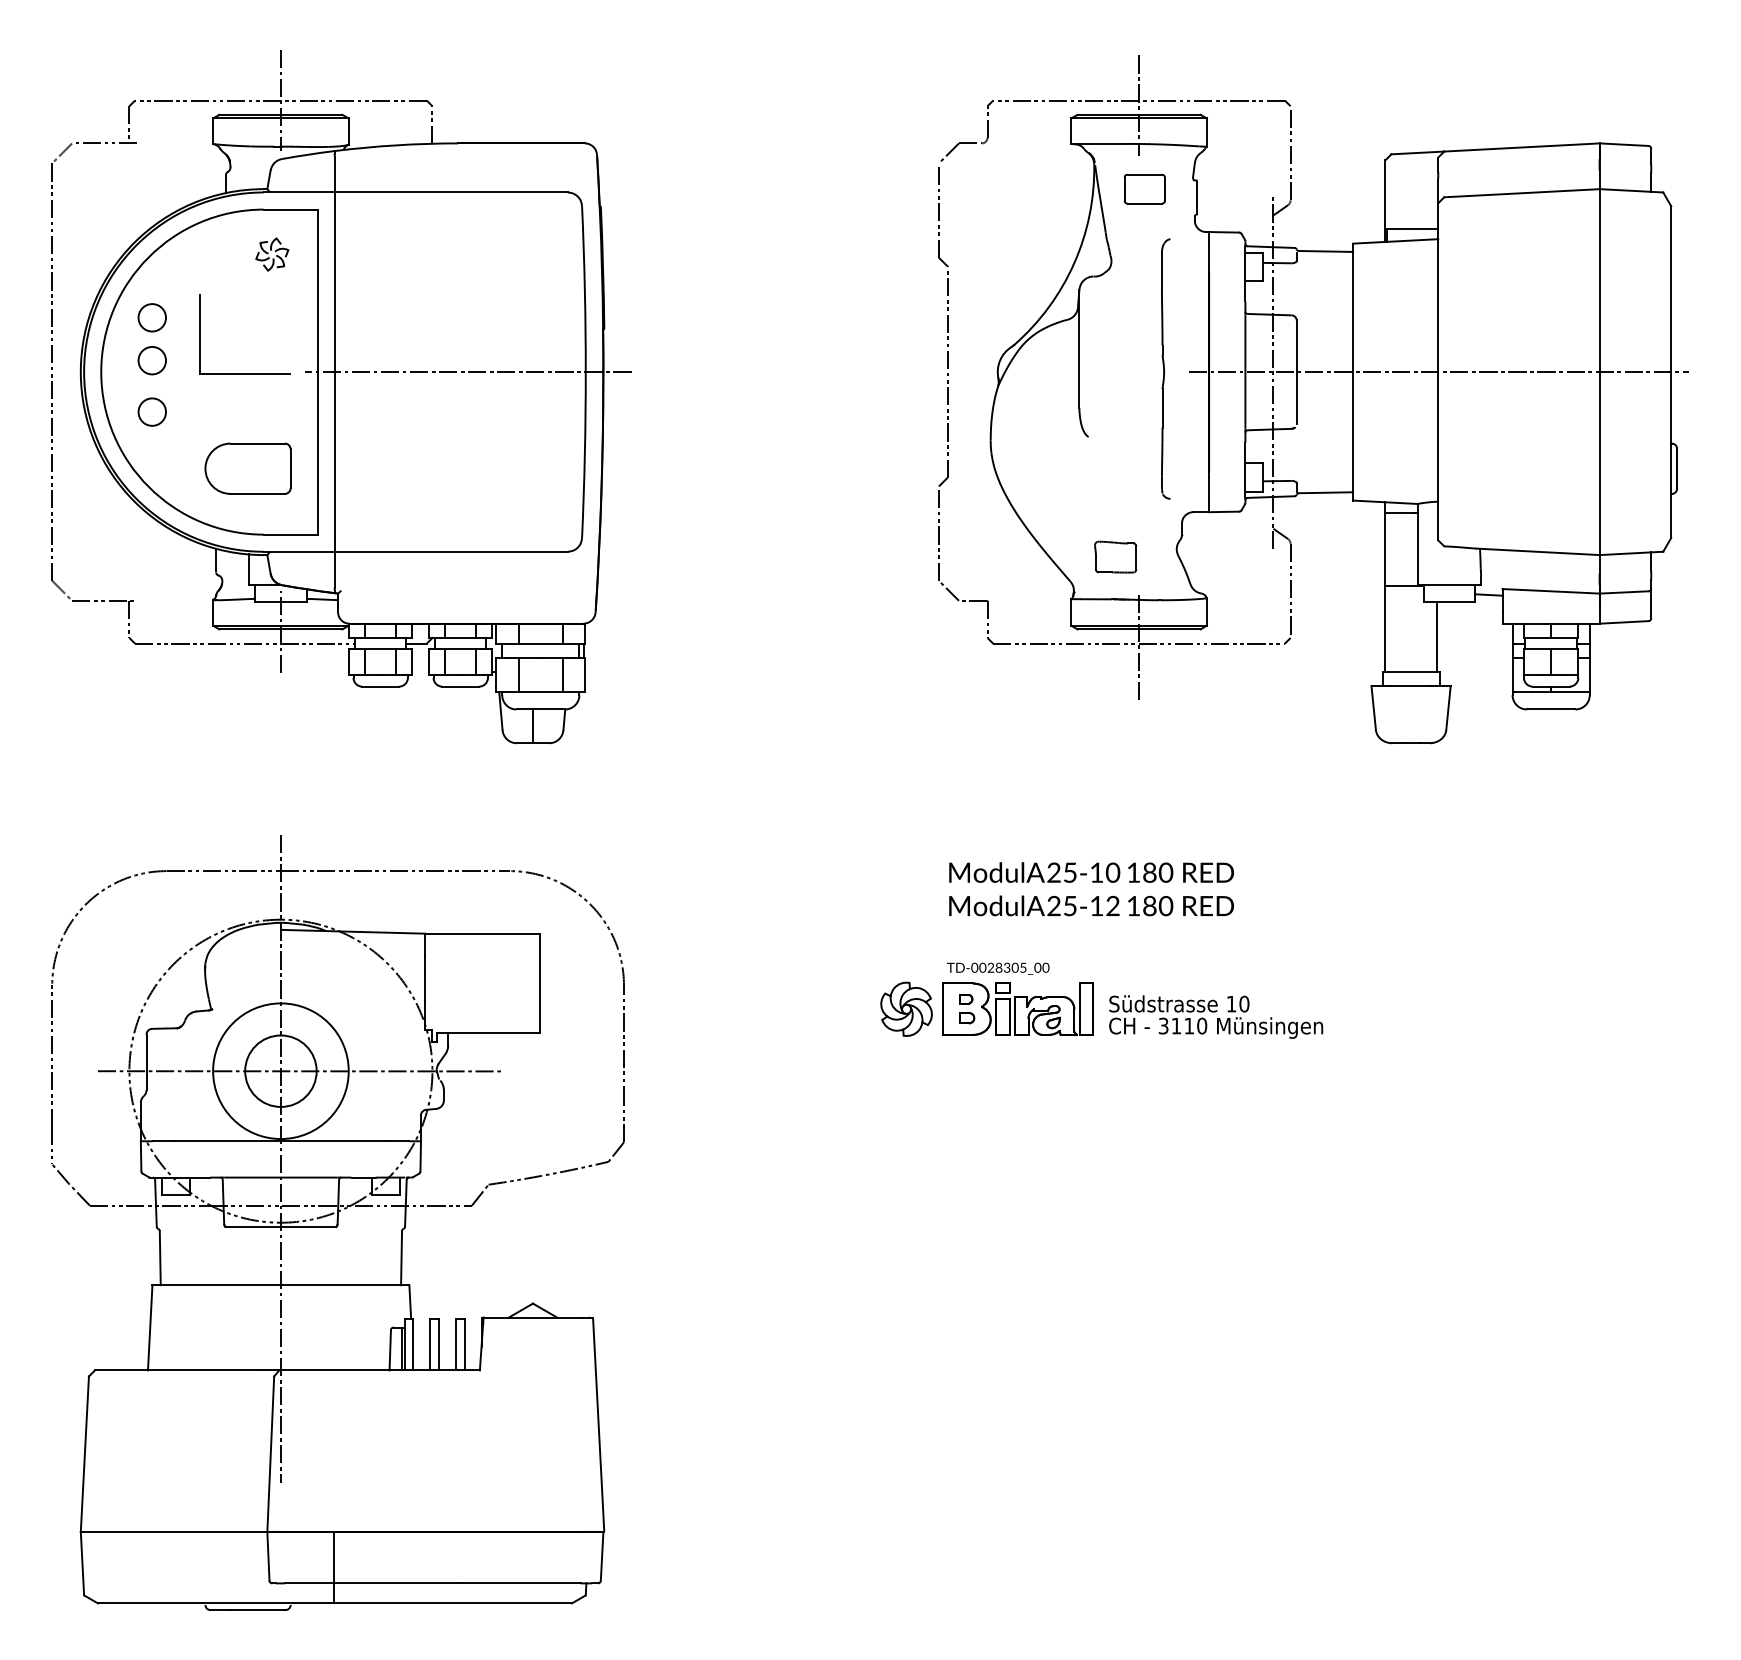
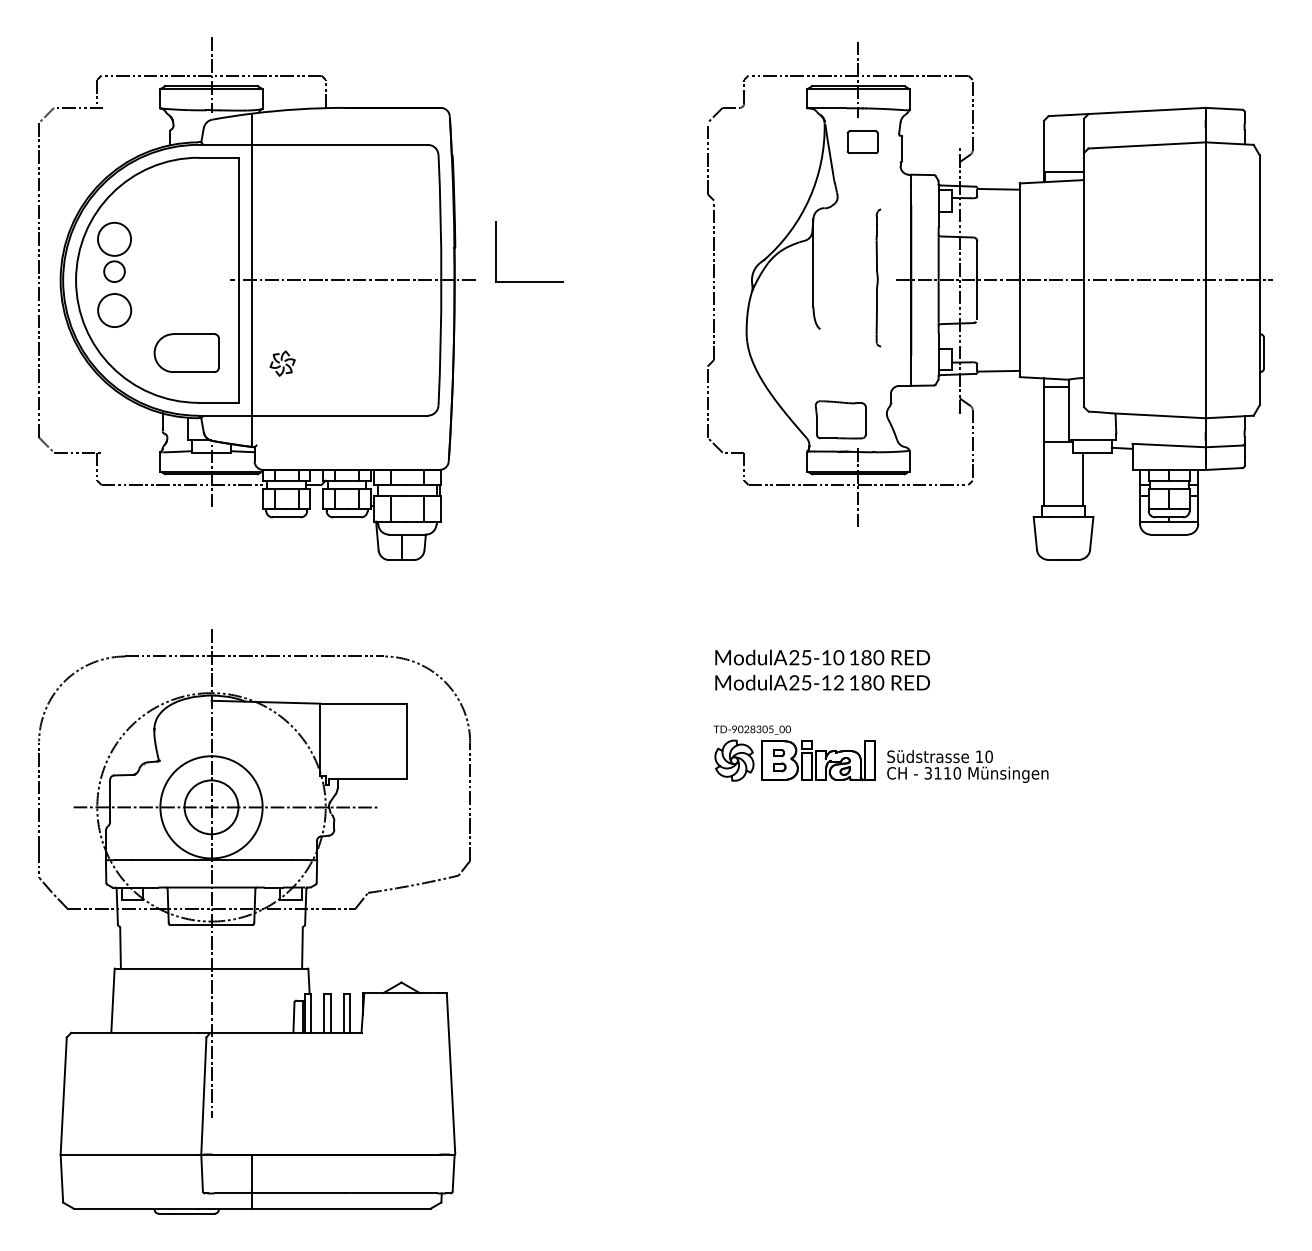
part: (272, 254) -> (282, 363), moved
circle: (152, 317) -> (114, 239), size x1.6
part: (1165, 368) -> (878, 277), size x0.7
part: (244, 373) -> (529, 281), moved
circle: (151, 411) -> (113, 309), size x1.6
part: (1115, 556) -> (840, 419), size x1.6
text: (974, 968) -> (734, 729), TD-0028305_00 -> TD-9028305_00
part: (1093, 1009) -> (875, 760), moved

